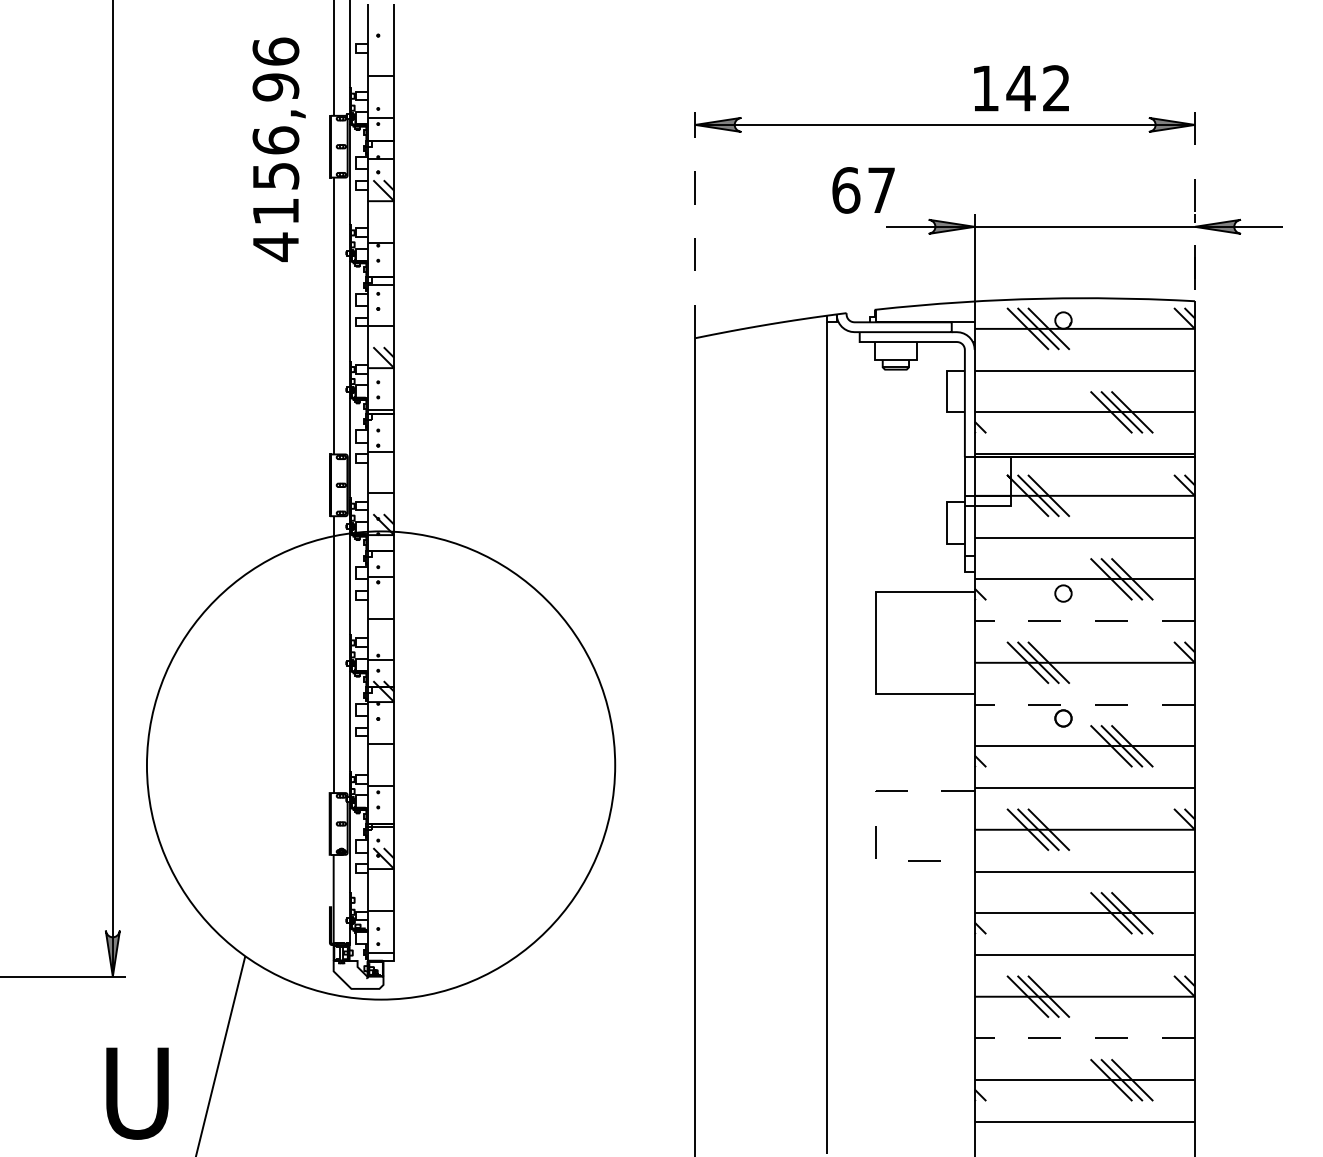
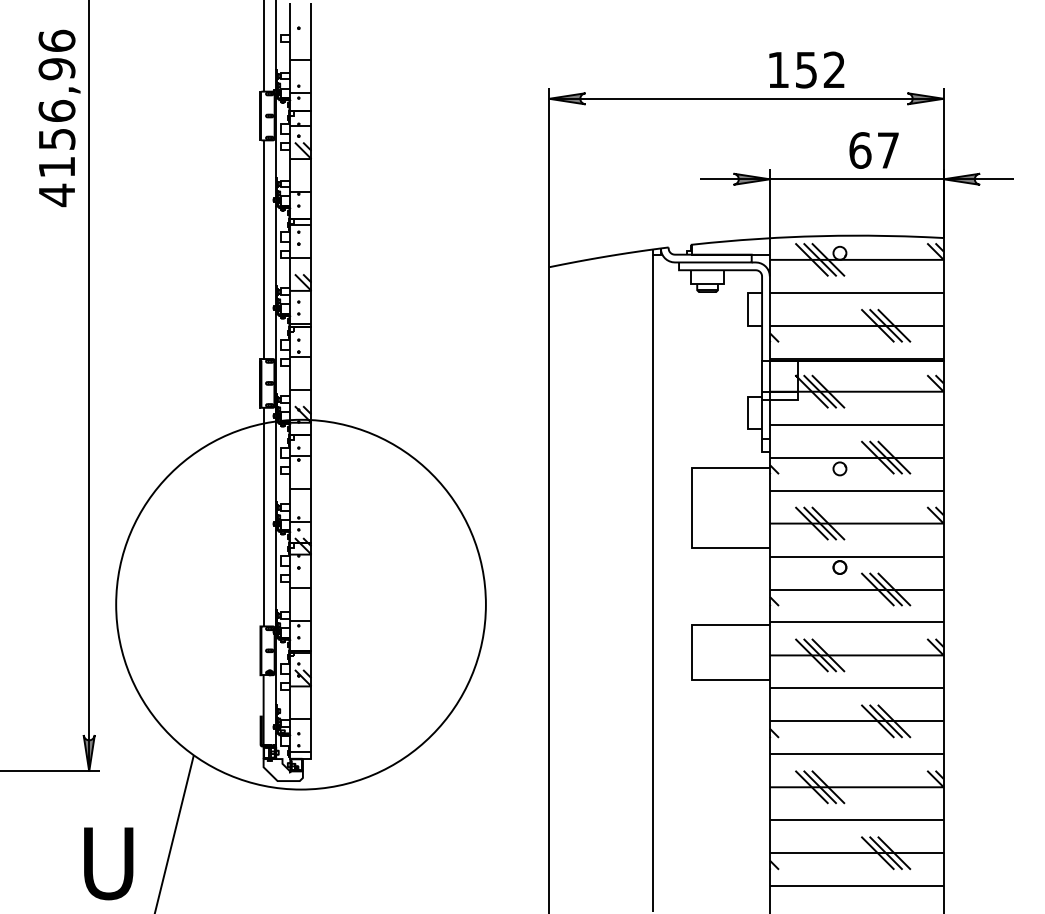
text: (1021, 89) -> (806, 70), 142 -> 152
text: (279, 149) -> (59, 118), moved
text: (862, 190) -> (873, 150), moved
line: (695, 224) -> (549, 177), dashed -> solid
line: (1194, 252) -> (943, 199), dashed -> solid
line: (1084, 620) -> (856, 490), dashed -> solid
line: (1084, 704) -> (856, 556), dashed -> solid
line: (876, 826) -> (692, 652), dashed -> solid
line: (1084, 1038) -> (856, 820), dashed -> solid

